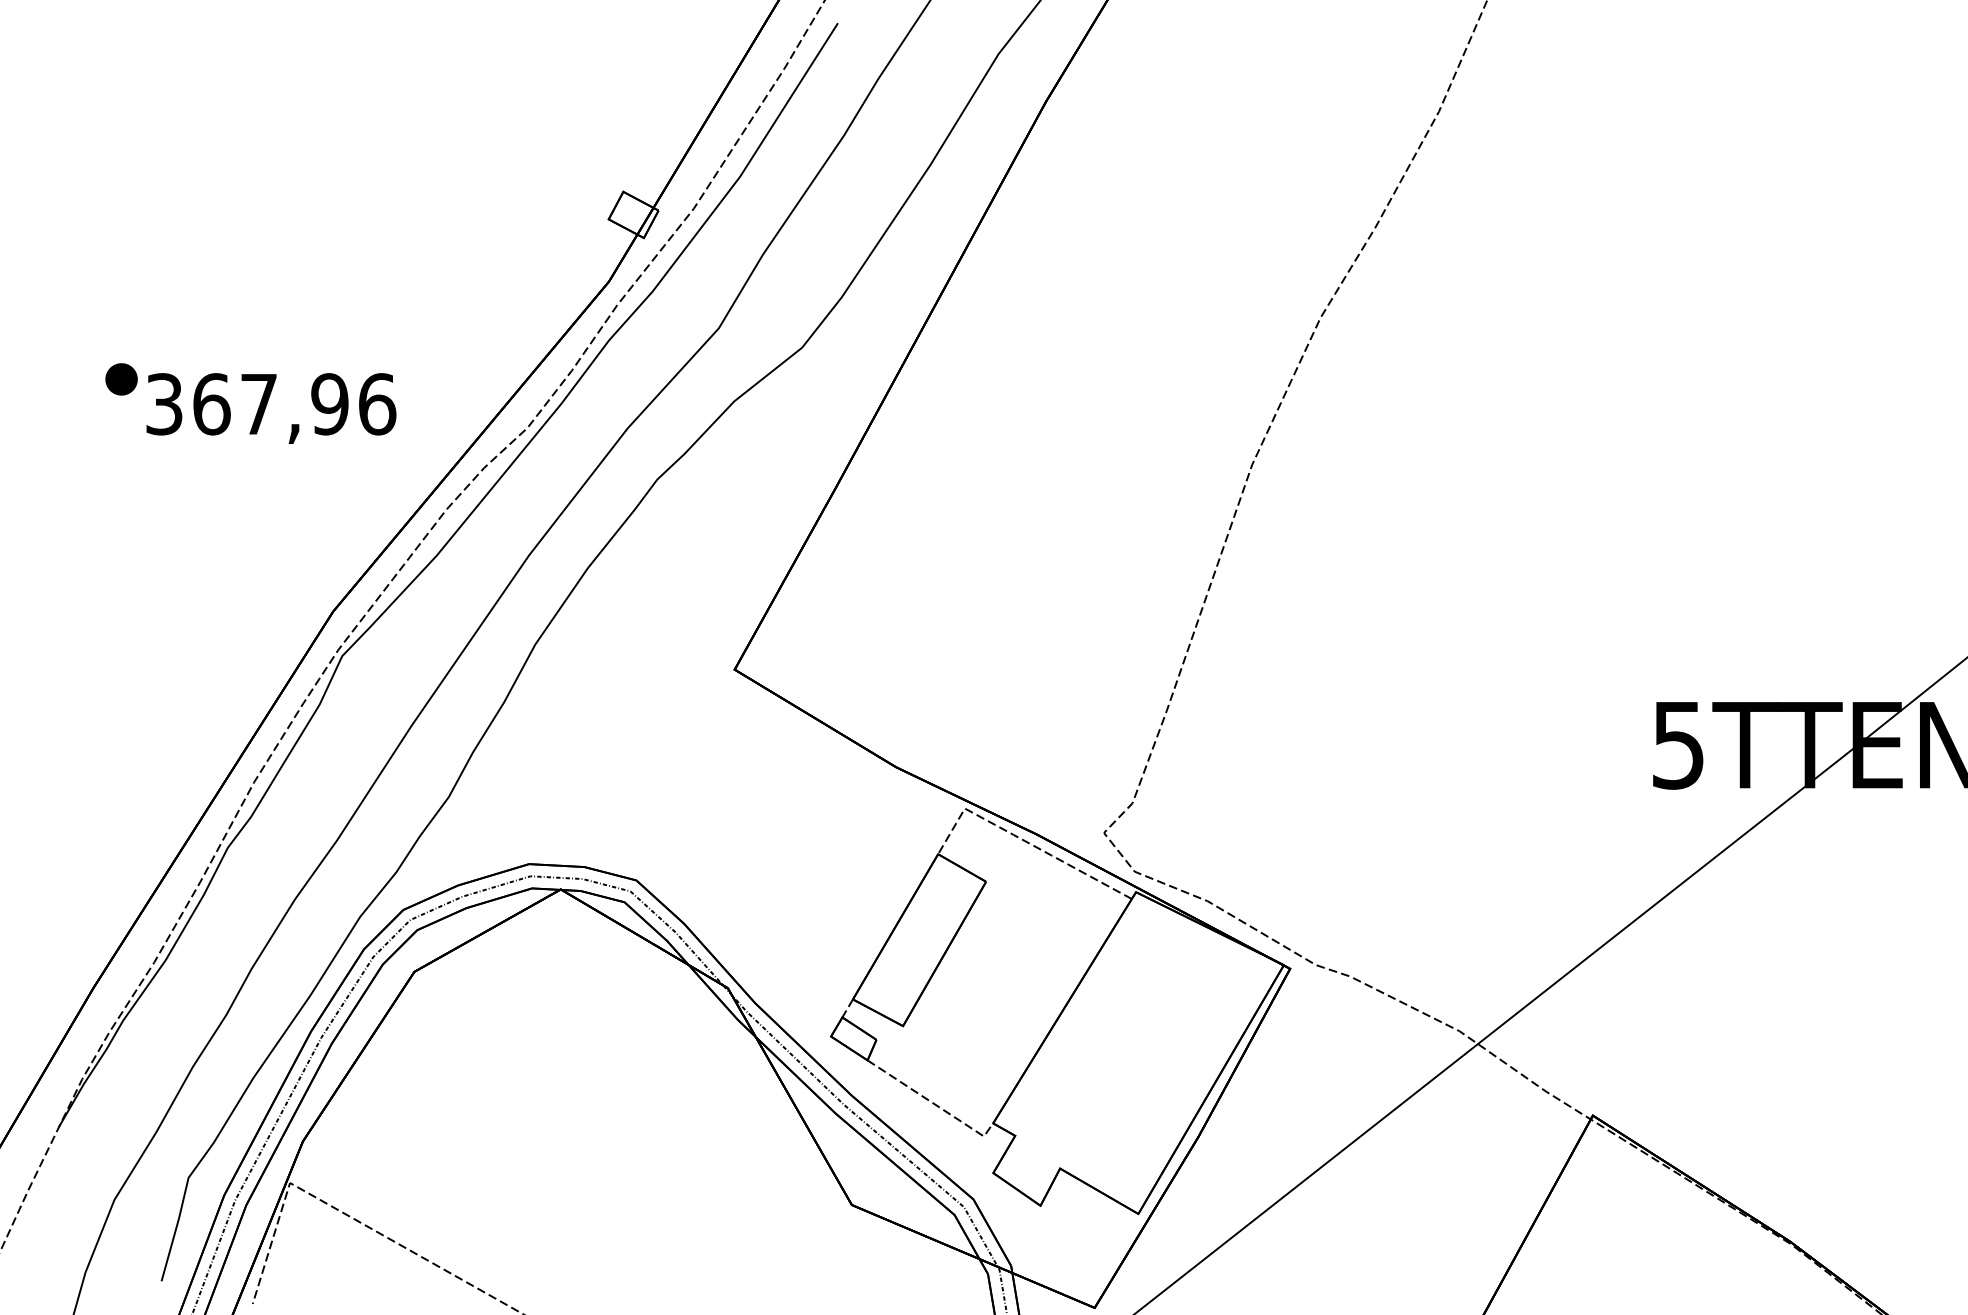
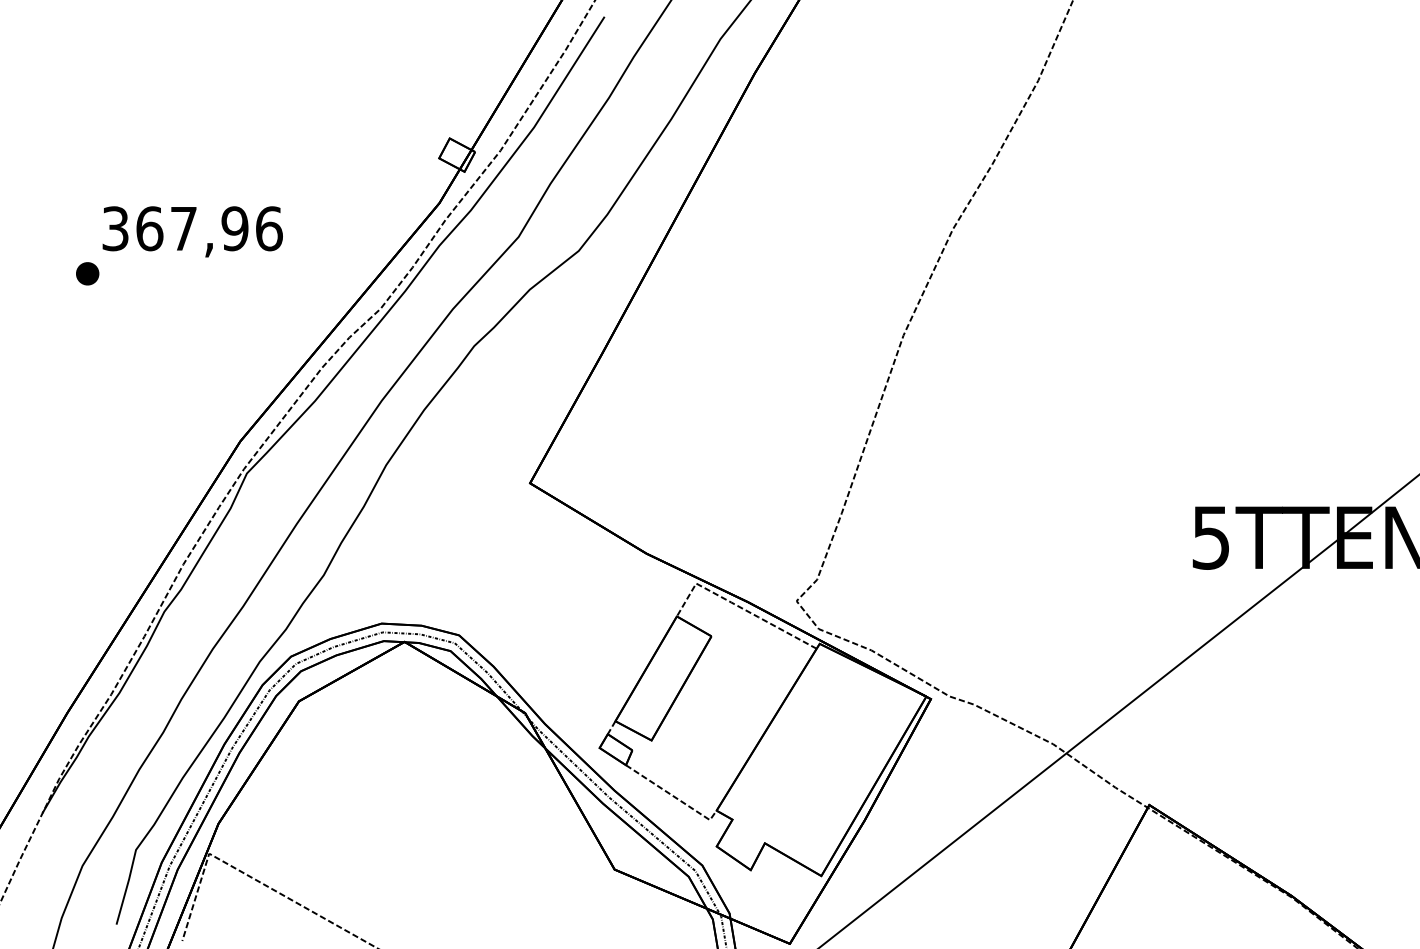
text: (271, 408) -> (192, 231), moved

